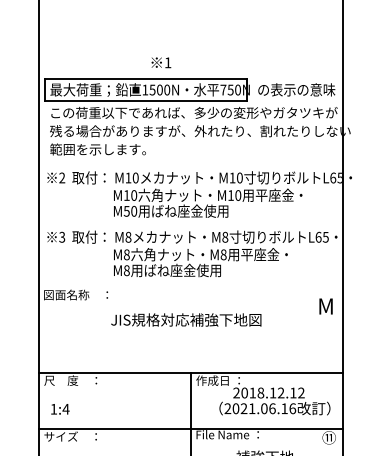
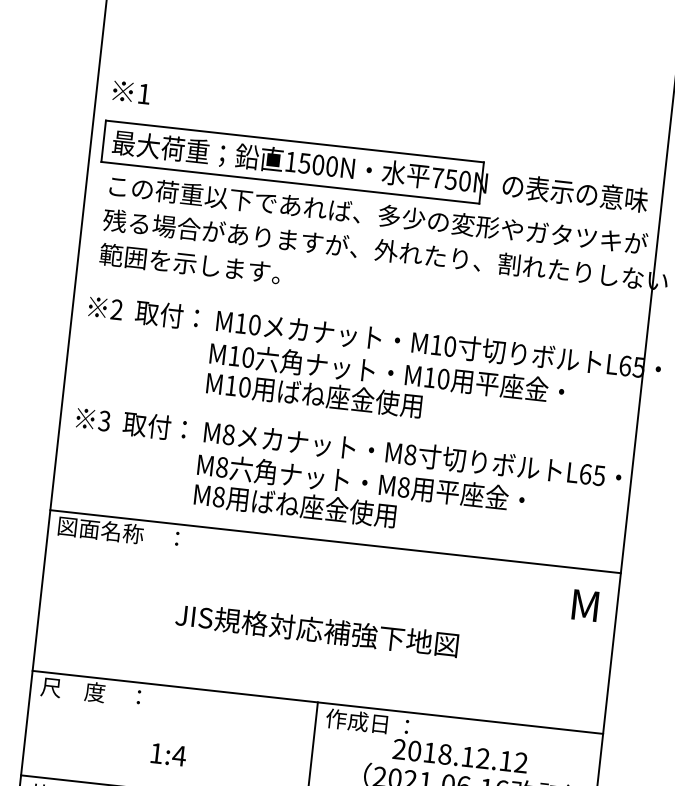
text: (161, 62) -> (131, 92), moved
text: (126, 211) -> (230, 385), M50 -> M10
line: (190, 287) -> (334, 541), added
text: (186, 319) -> (317, 629), moved
text: (60, 409) -> (168, 755), moved

